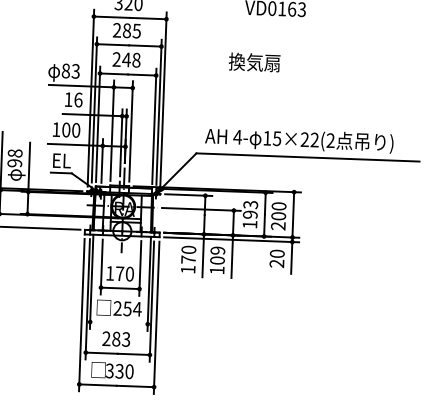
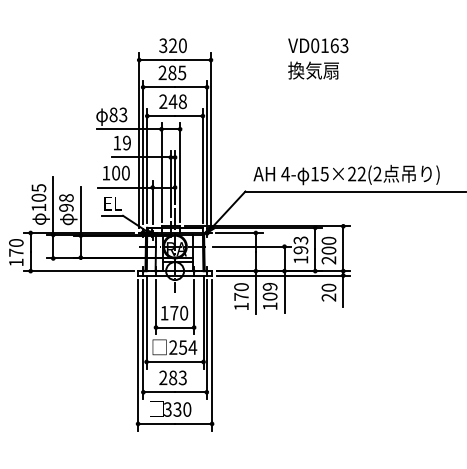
text: (254, 62) -> (313, 70), moved
text: (79, 99) -> (127, 142), 16 -> 19
line: (119, 322) -> (175, 361), added

